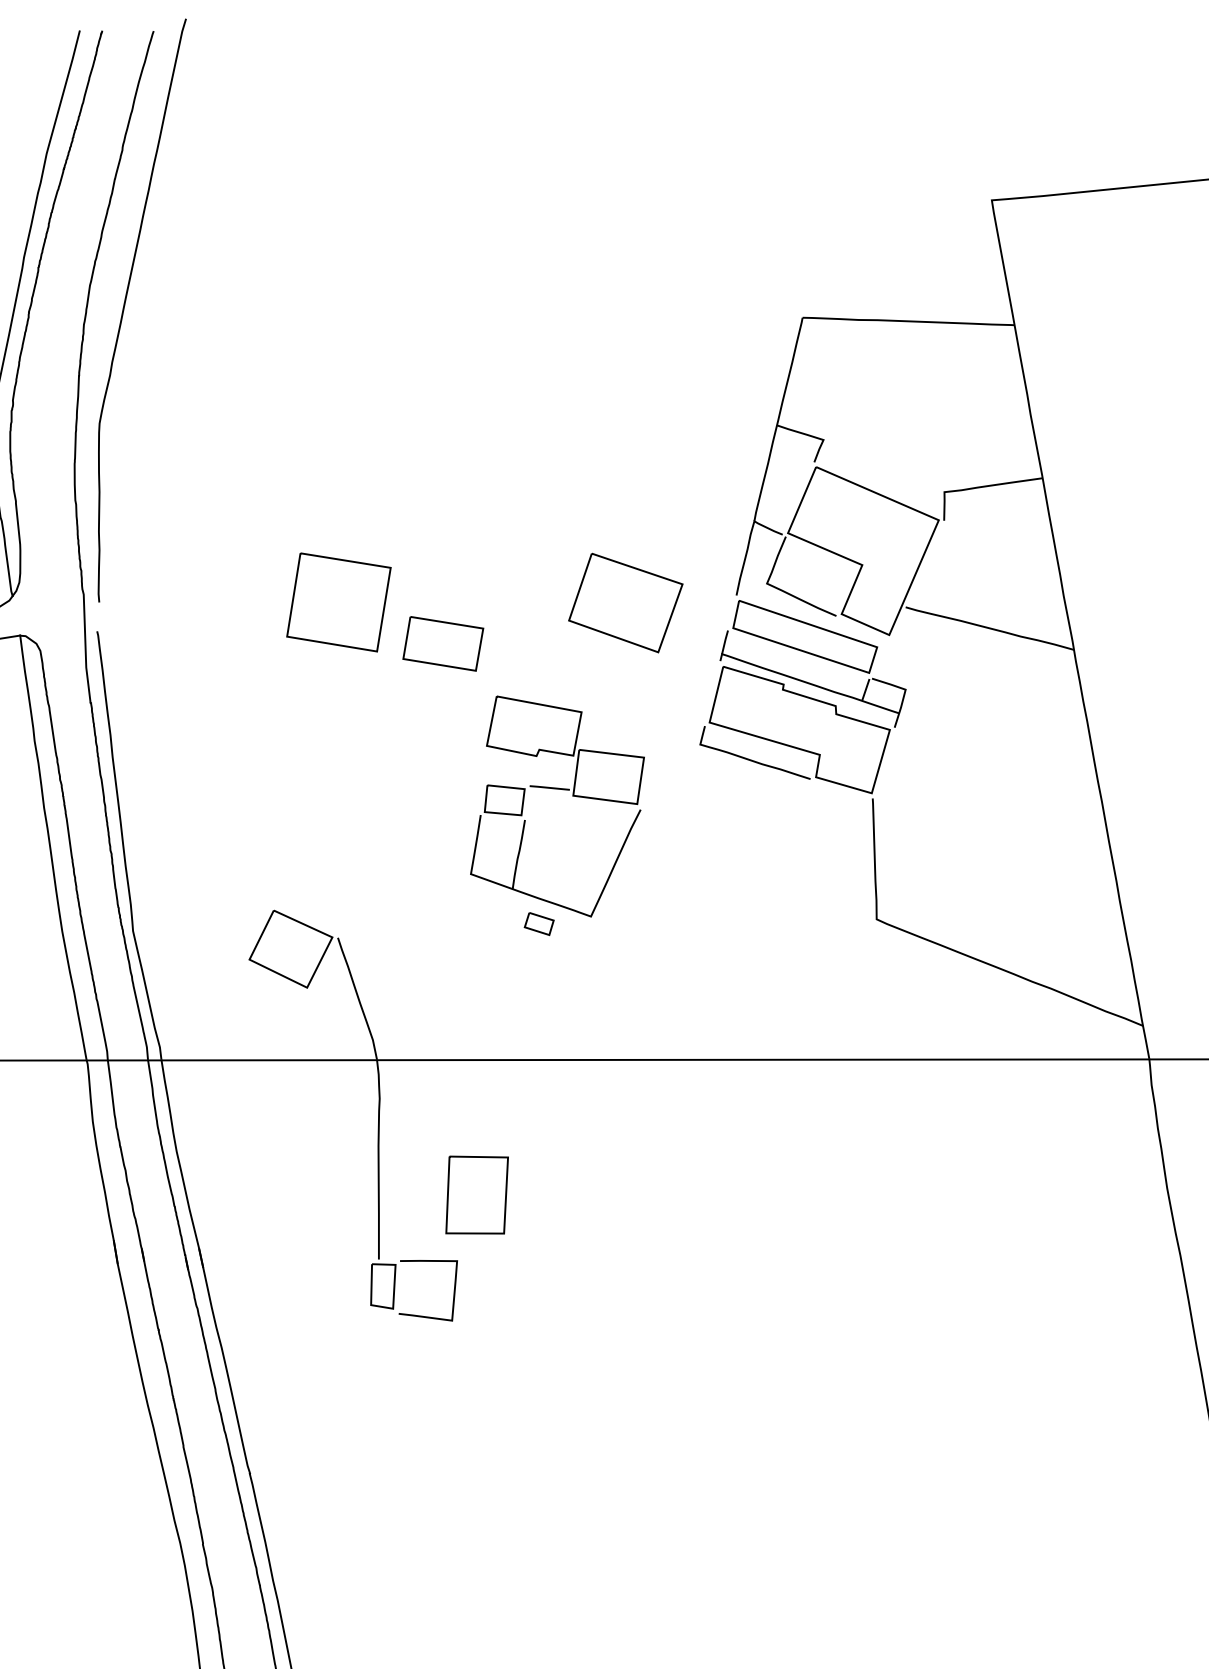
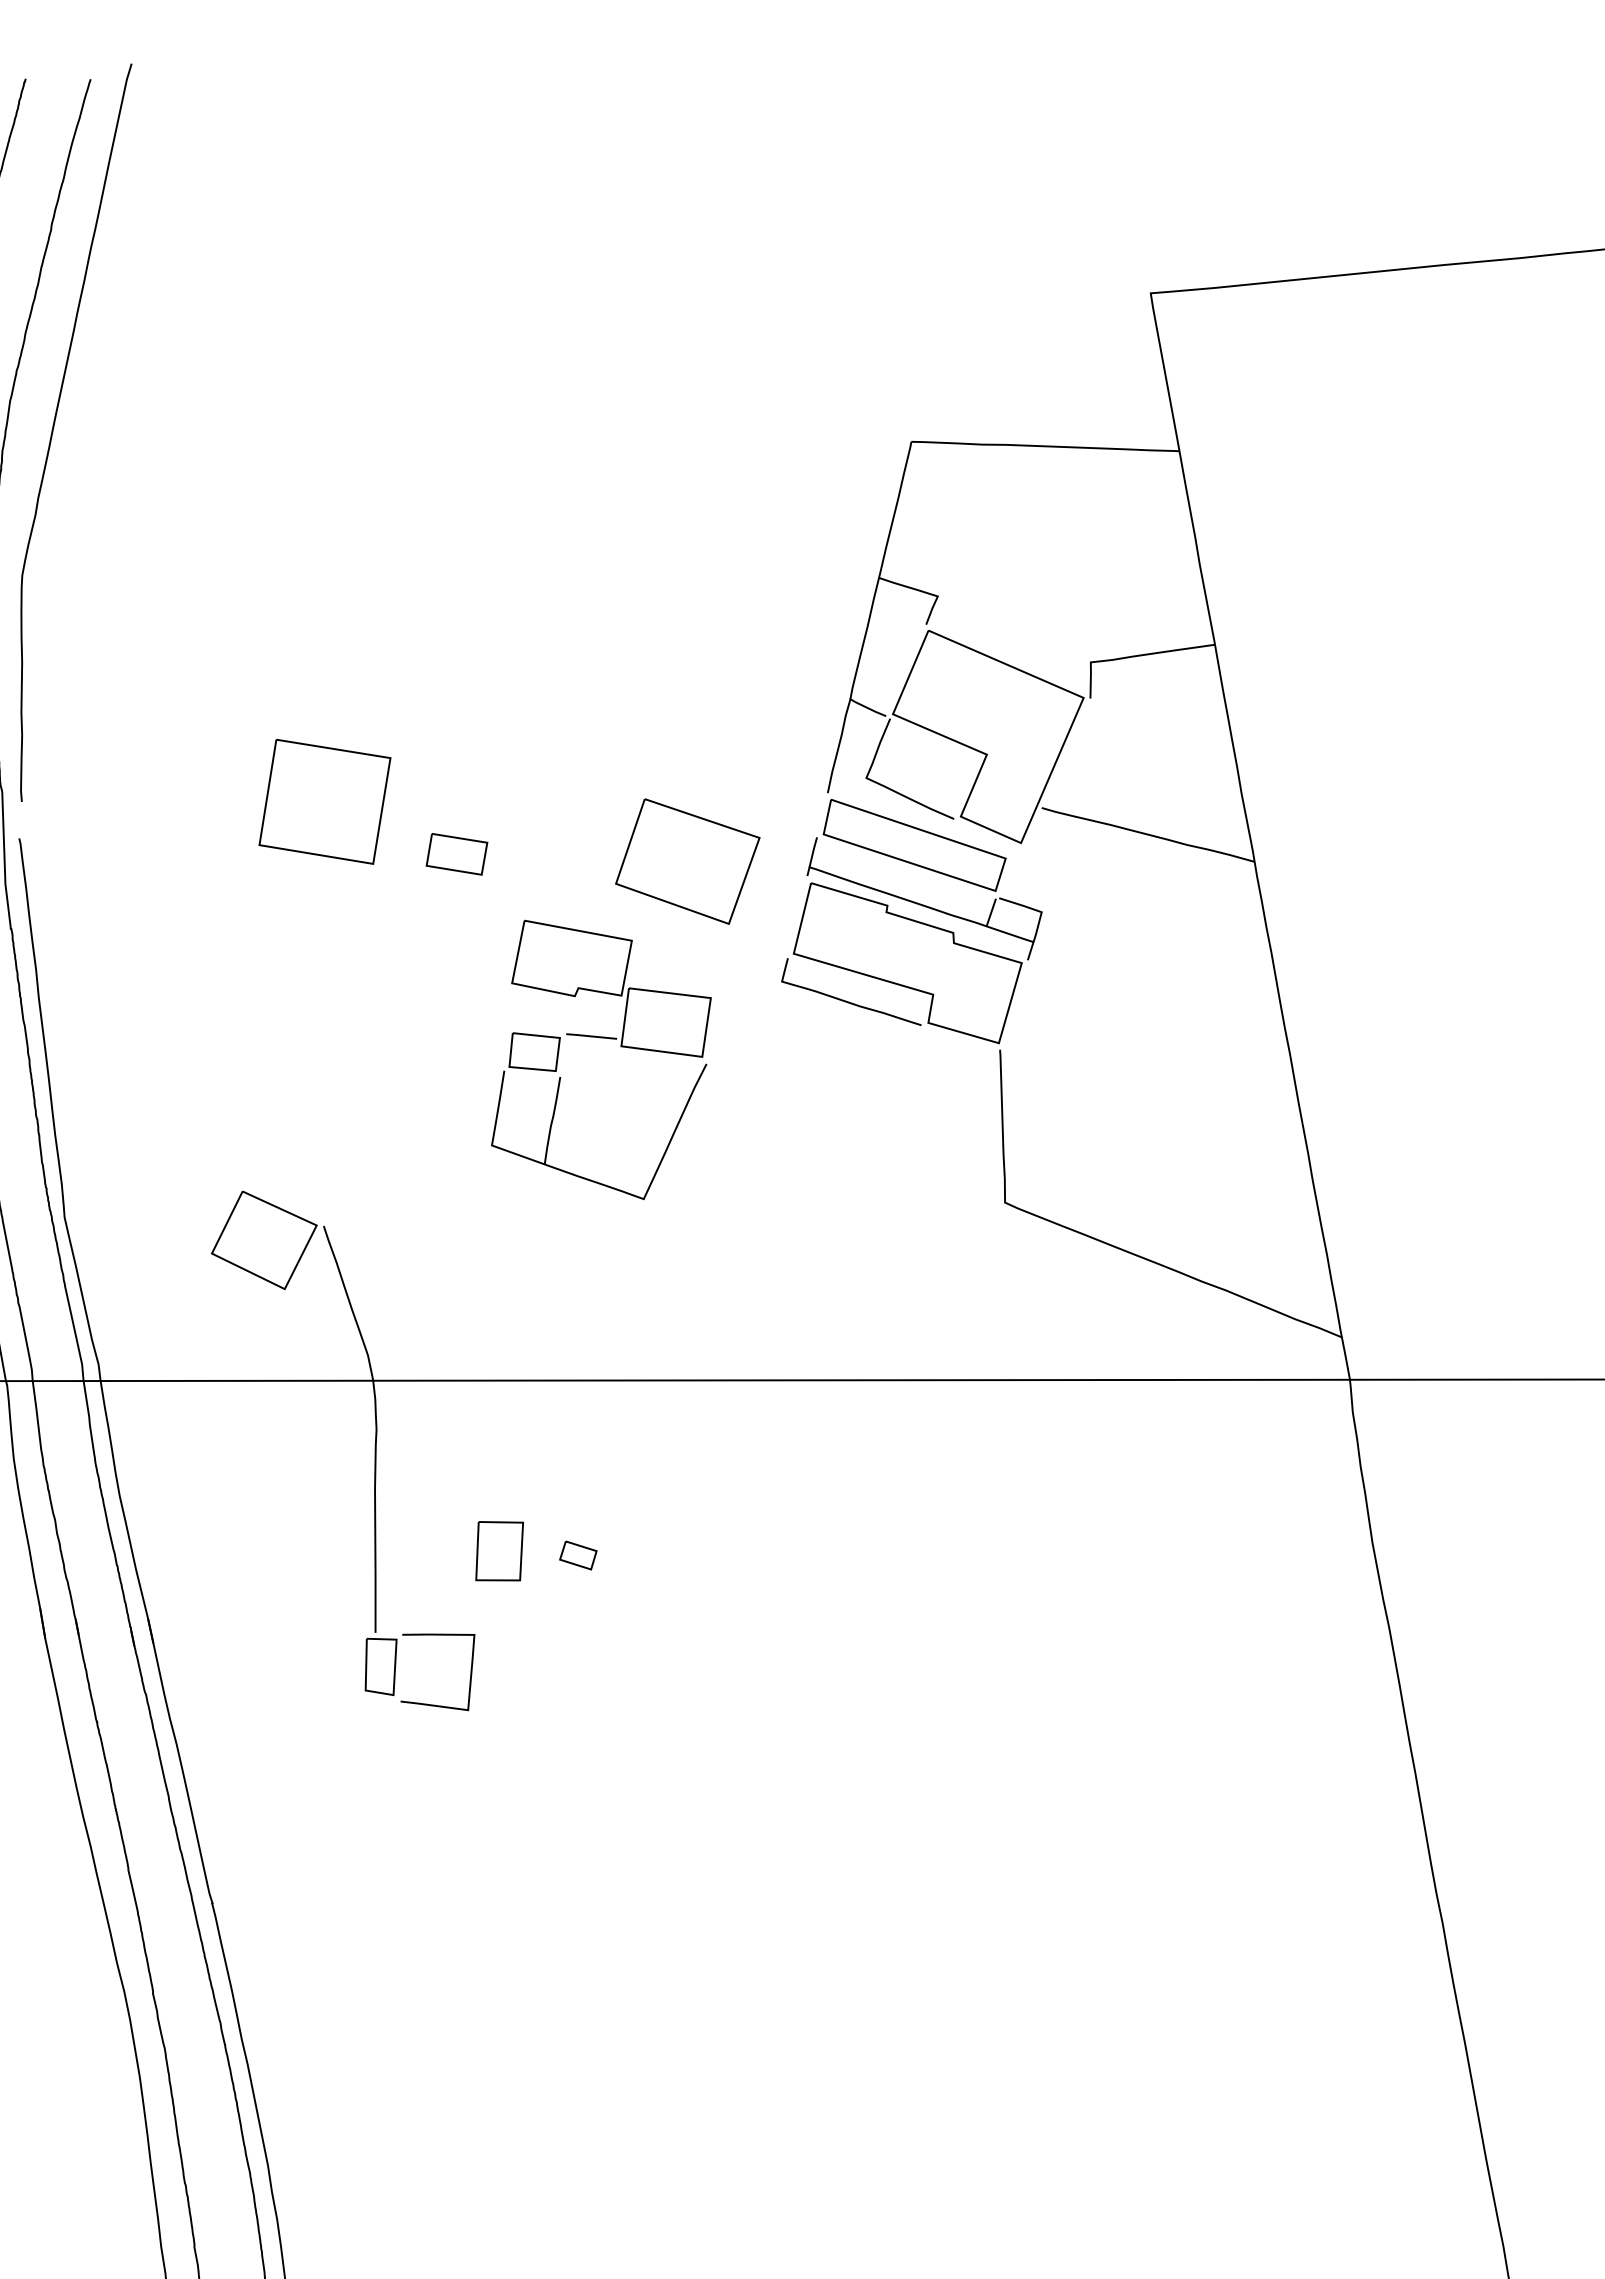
part: (625, 602) -> (687, 861), moved
part: (442, 644) -> (456, 854), size x0.6
part: (539, 923) -> (578, 1555), moved
part: (476, 1194) -> (499, 1550), size x0.6

